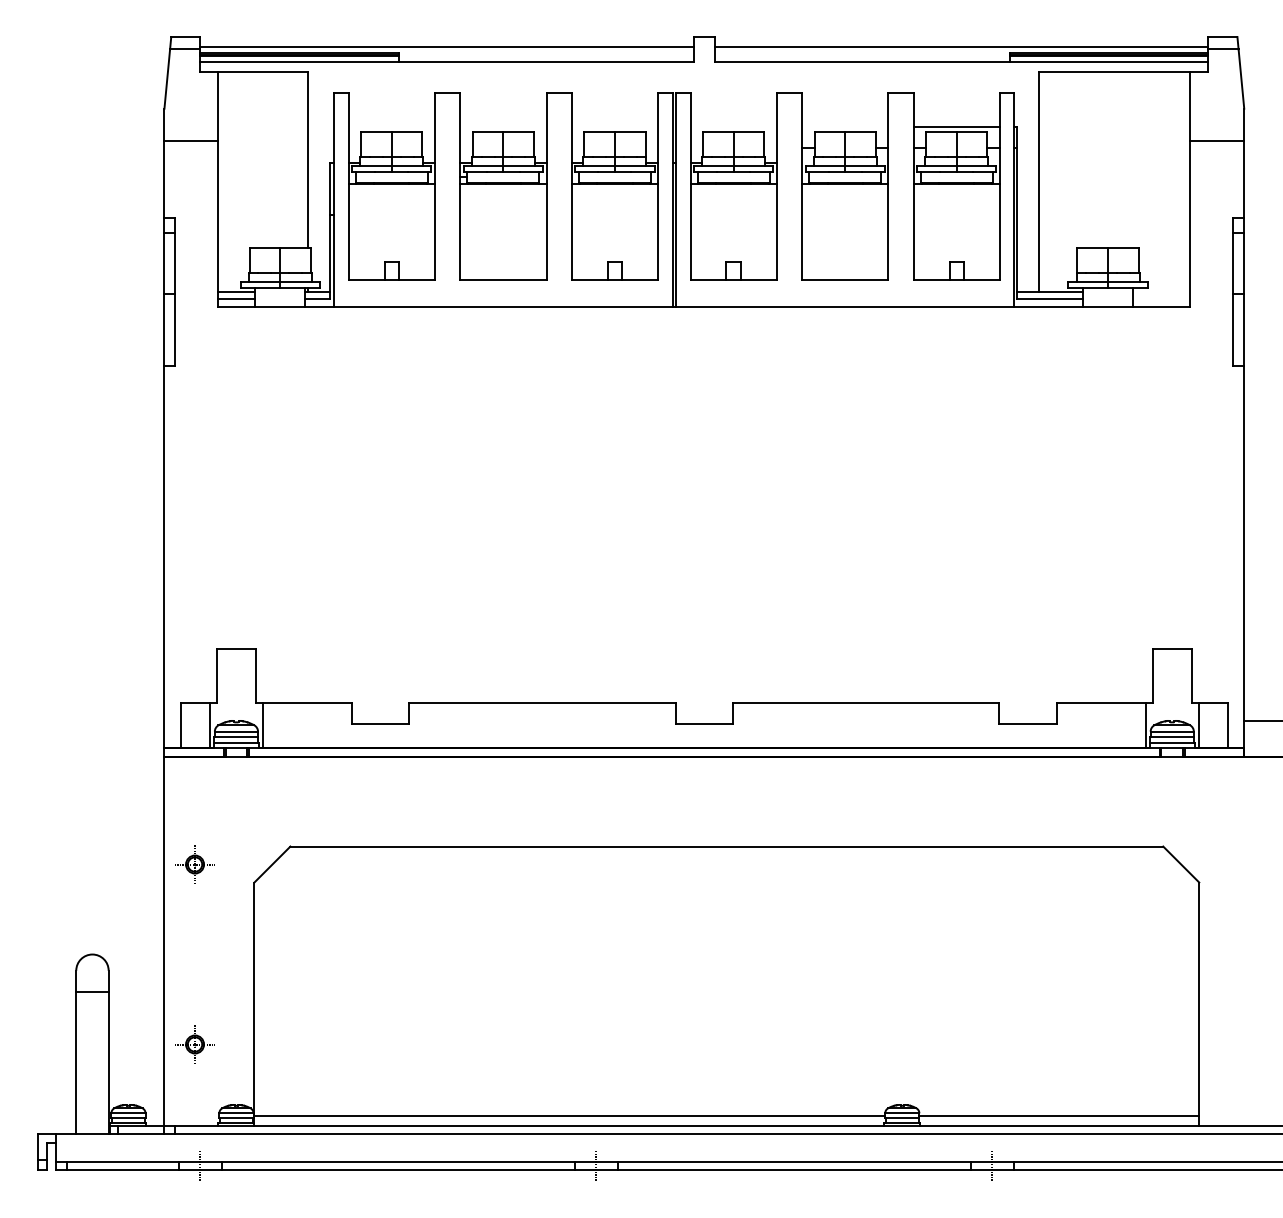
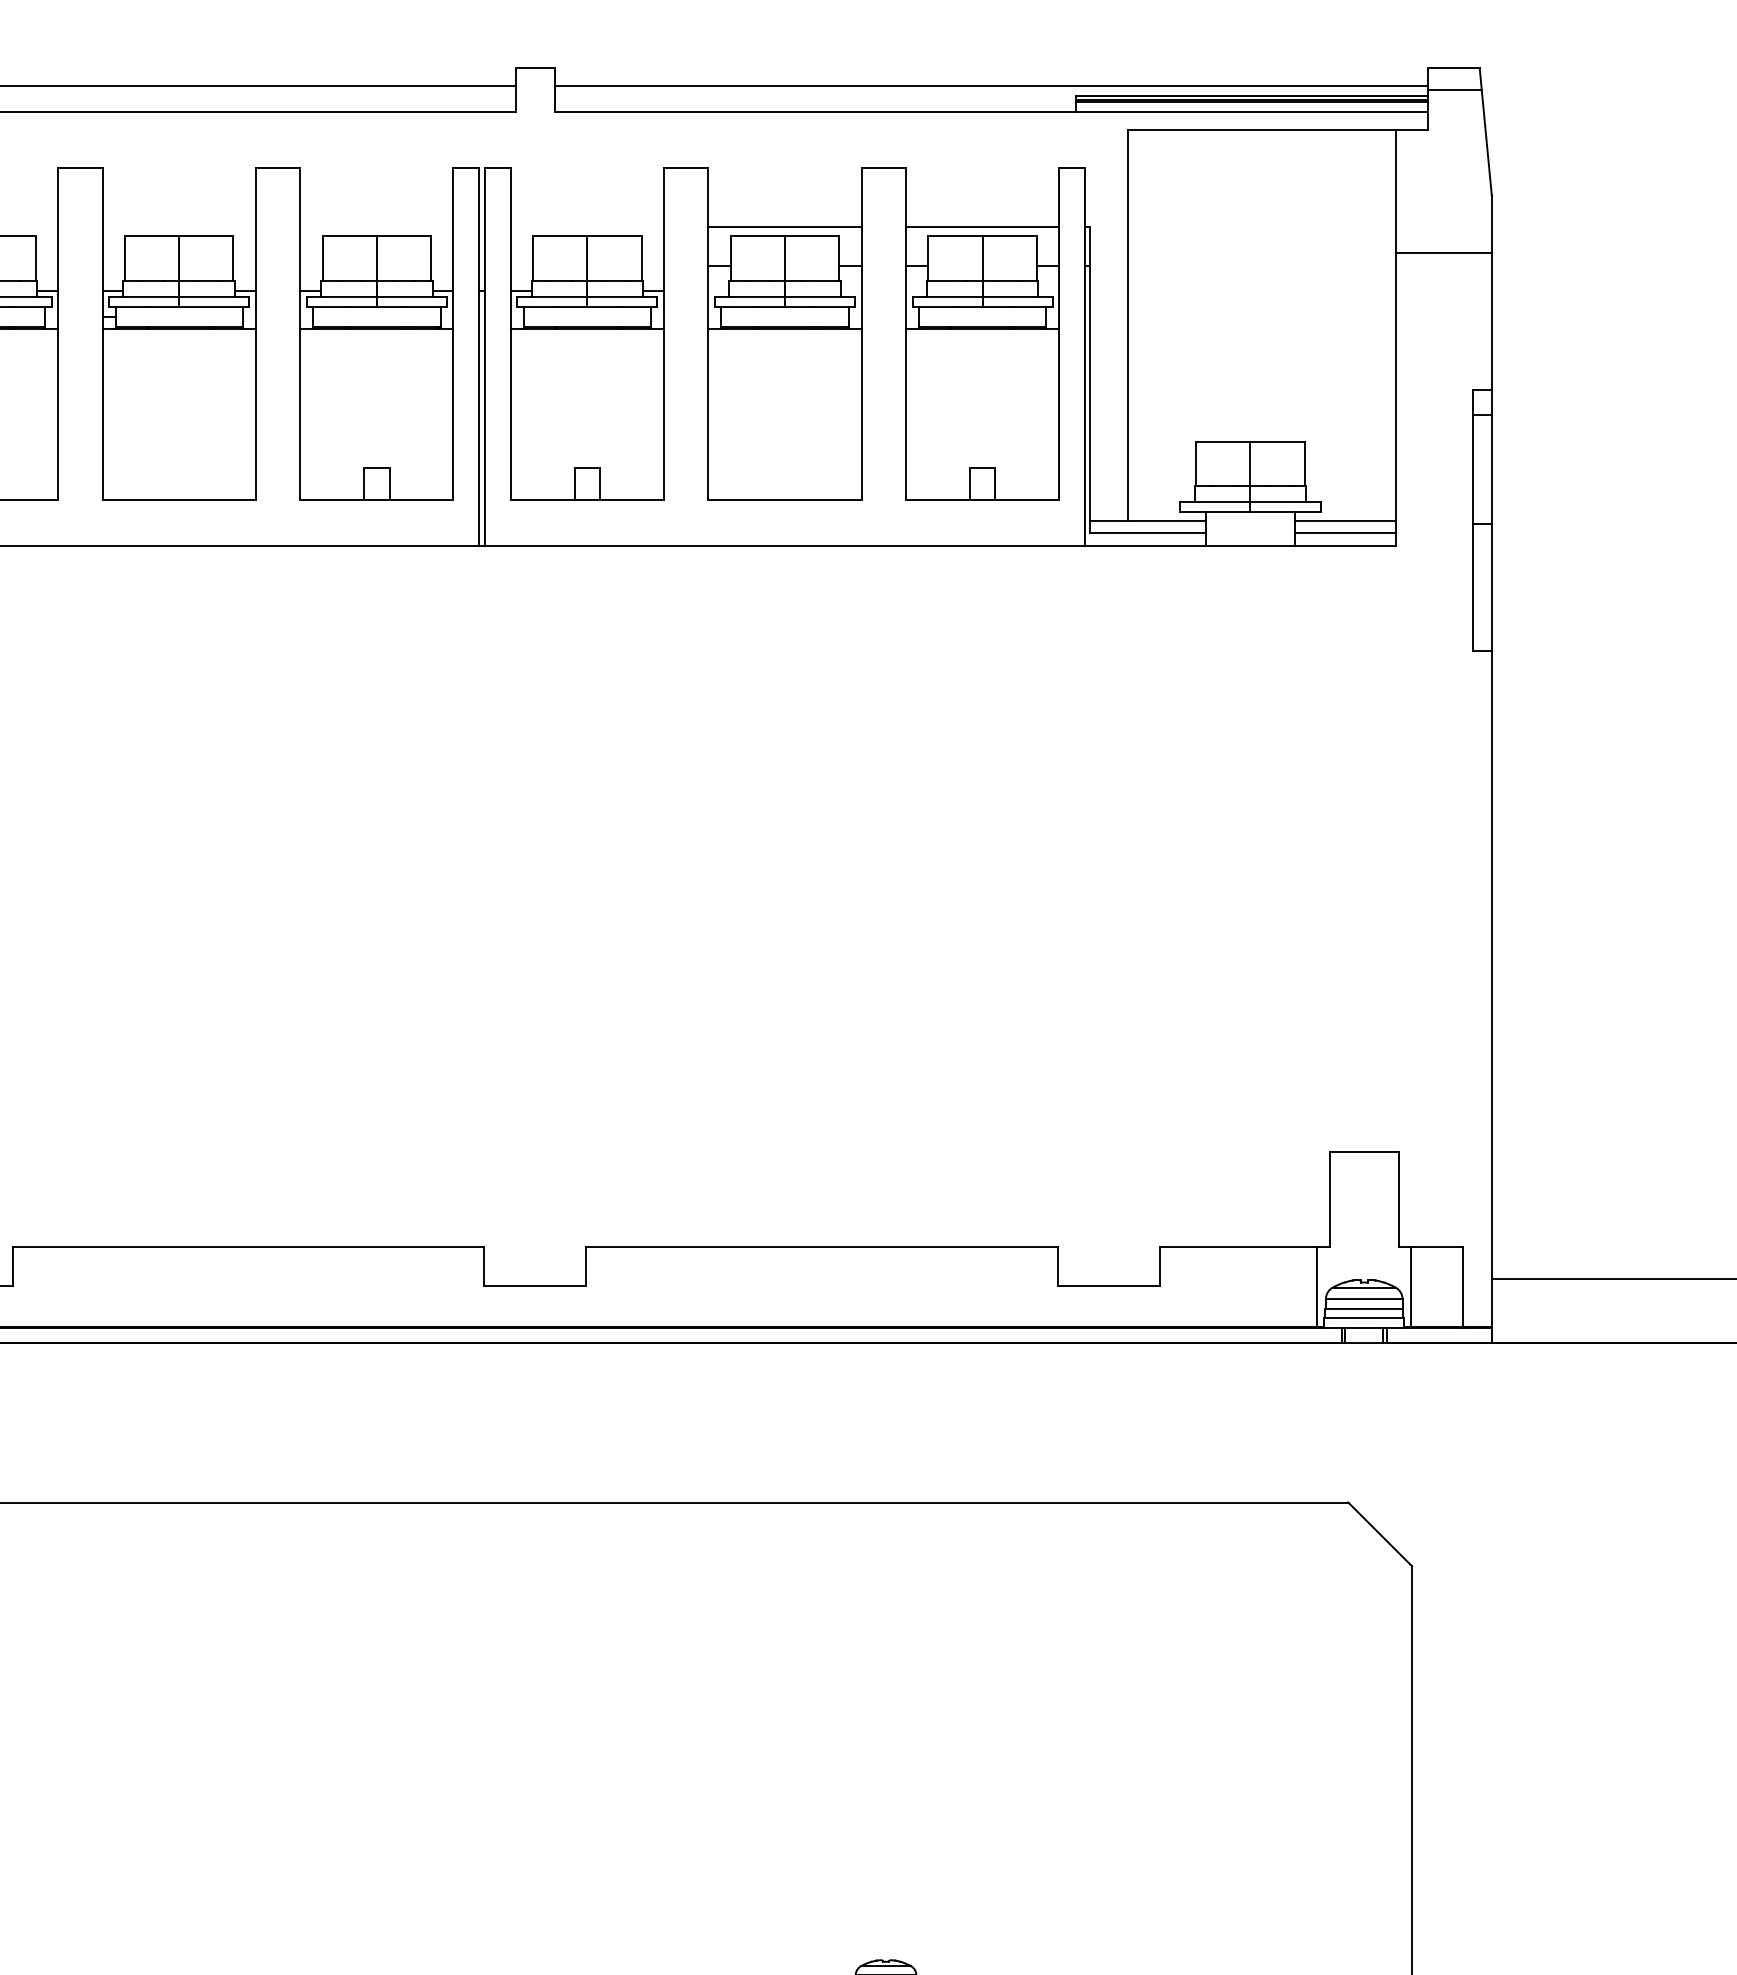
line: (845, 126) -> (785, 226), added
line: (1161, 292) -> (1345, 521), added
line: (1161, 299) -> (1345, 533), added

